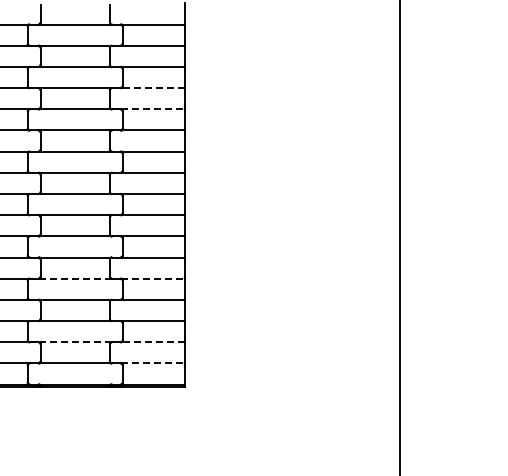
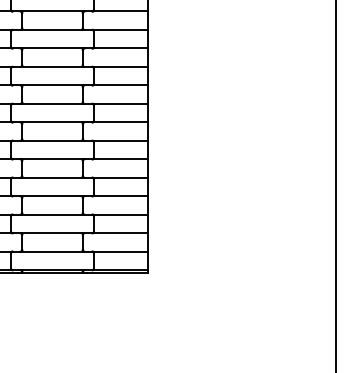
line: (152, 88) -> (119, 11), dashed -> solid
line: (153, 109) -> (120, 30), dashed -> solid
line: (74, 278) -> (51, 177), dashed -> solid
line: (153, 278) -> (120, 177), dashed -> solid
line: (75, 342) -> (52, 233), dashed -> solid
line: (152, 342) -> (119, 233), dashed -> solid
line: (153, 363) -> (120, 251), dashed -> solid

